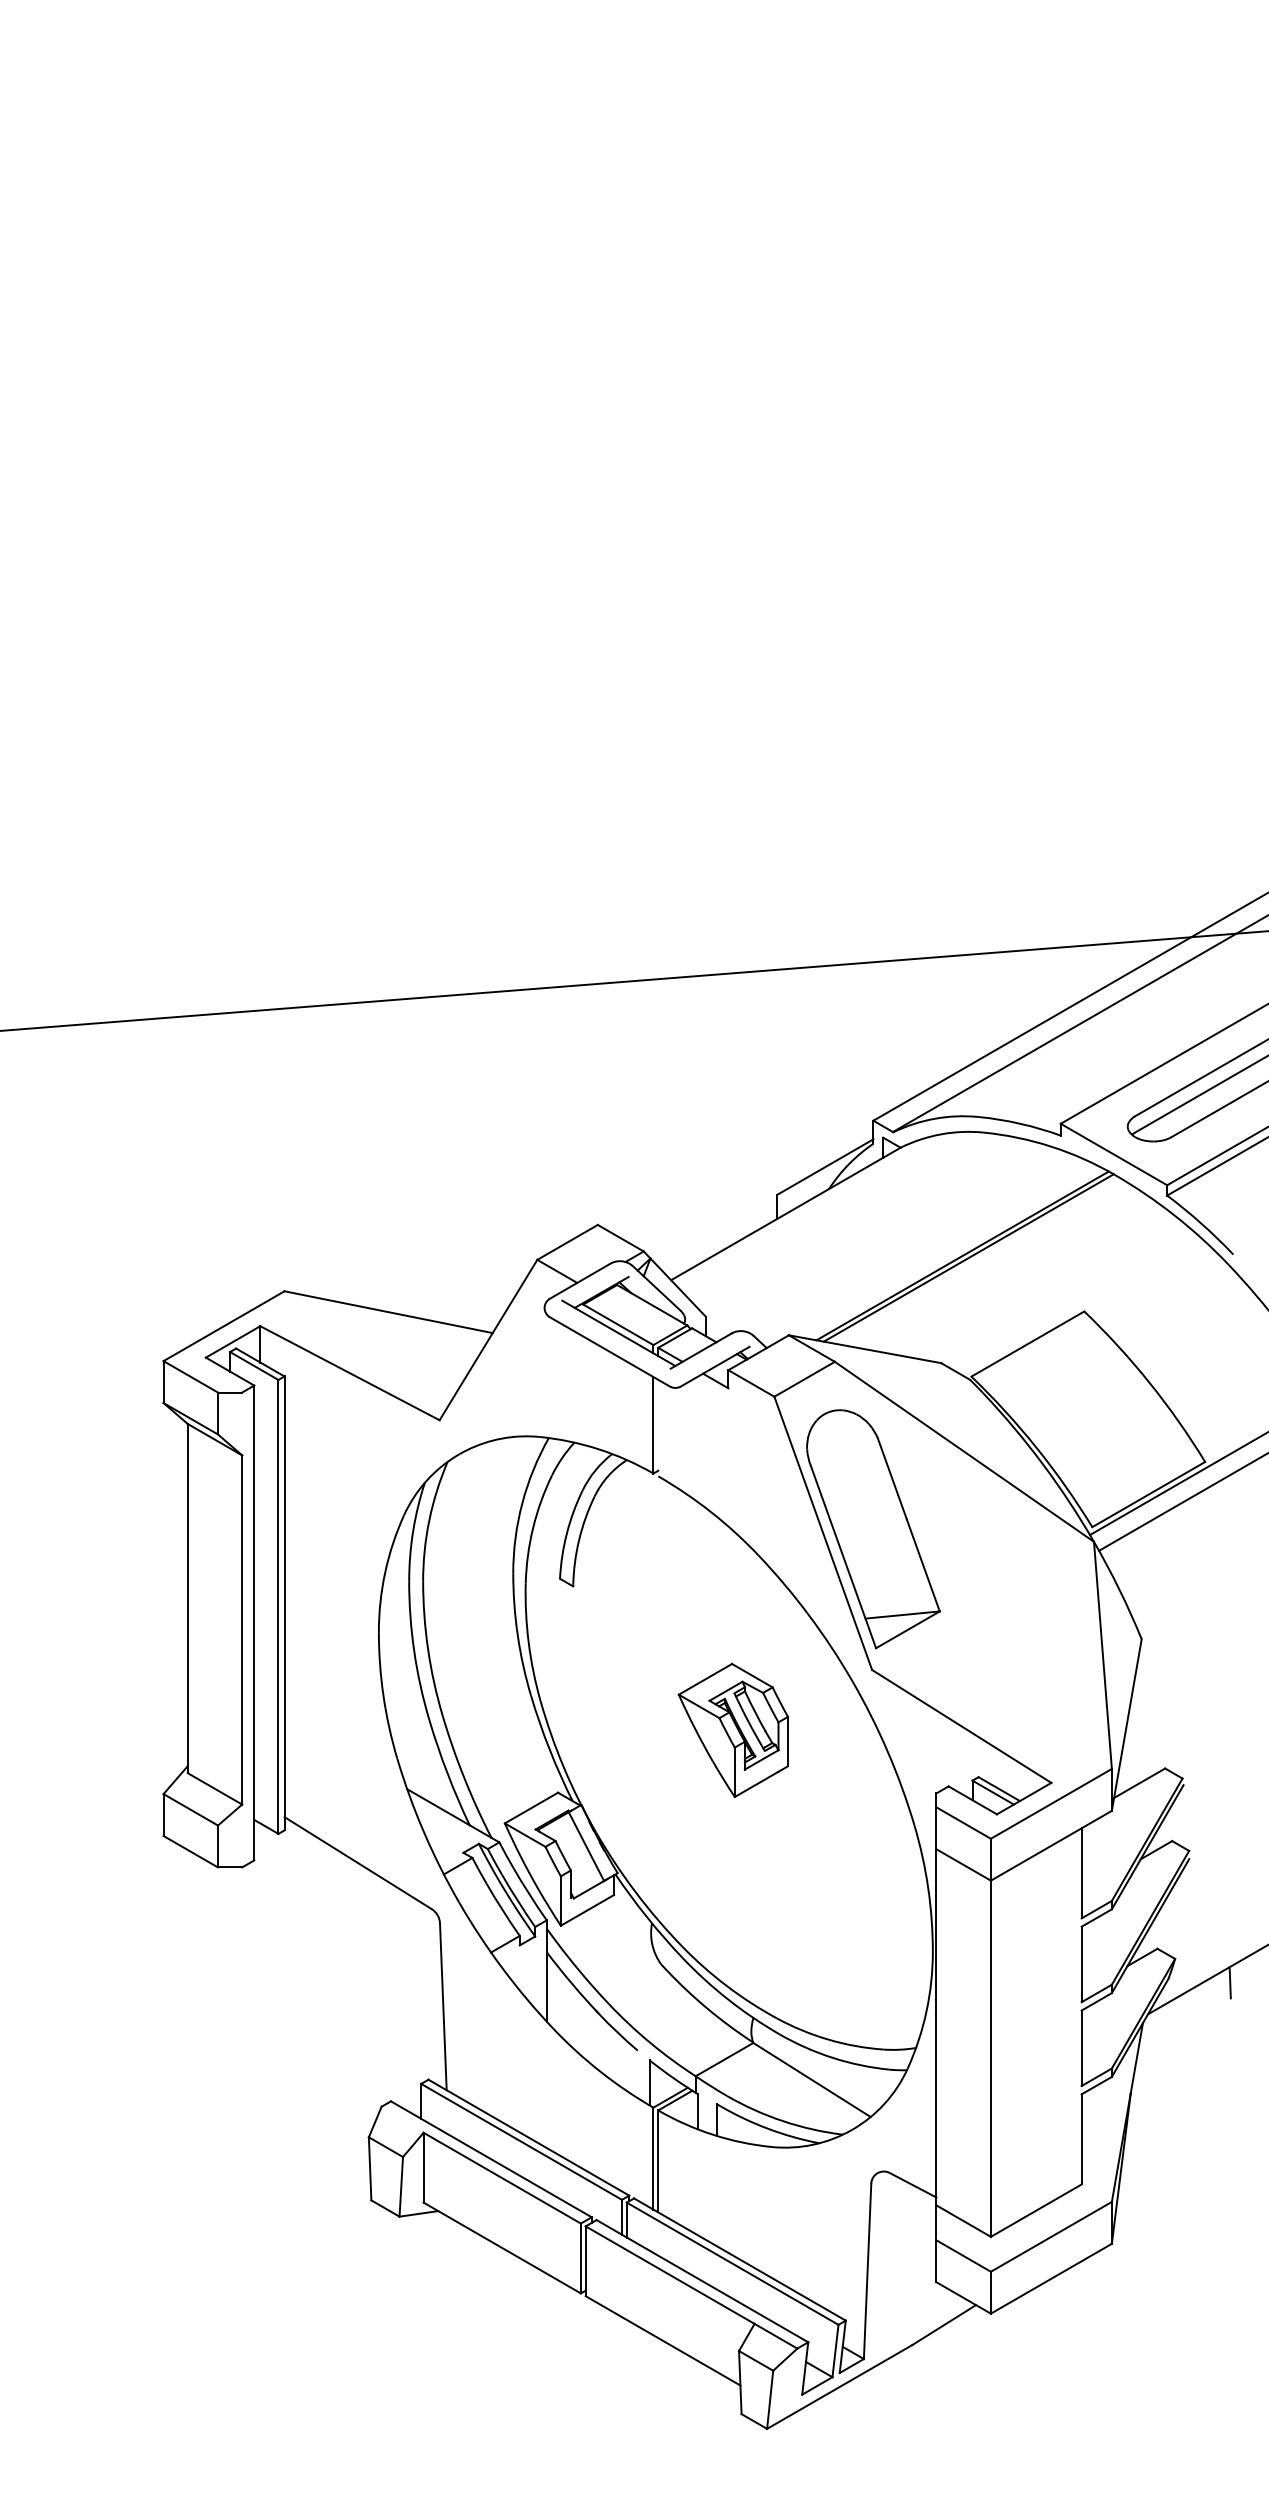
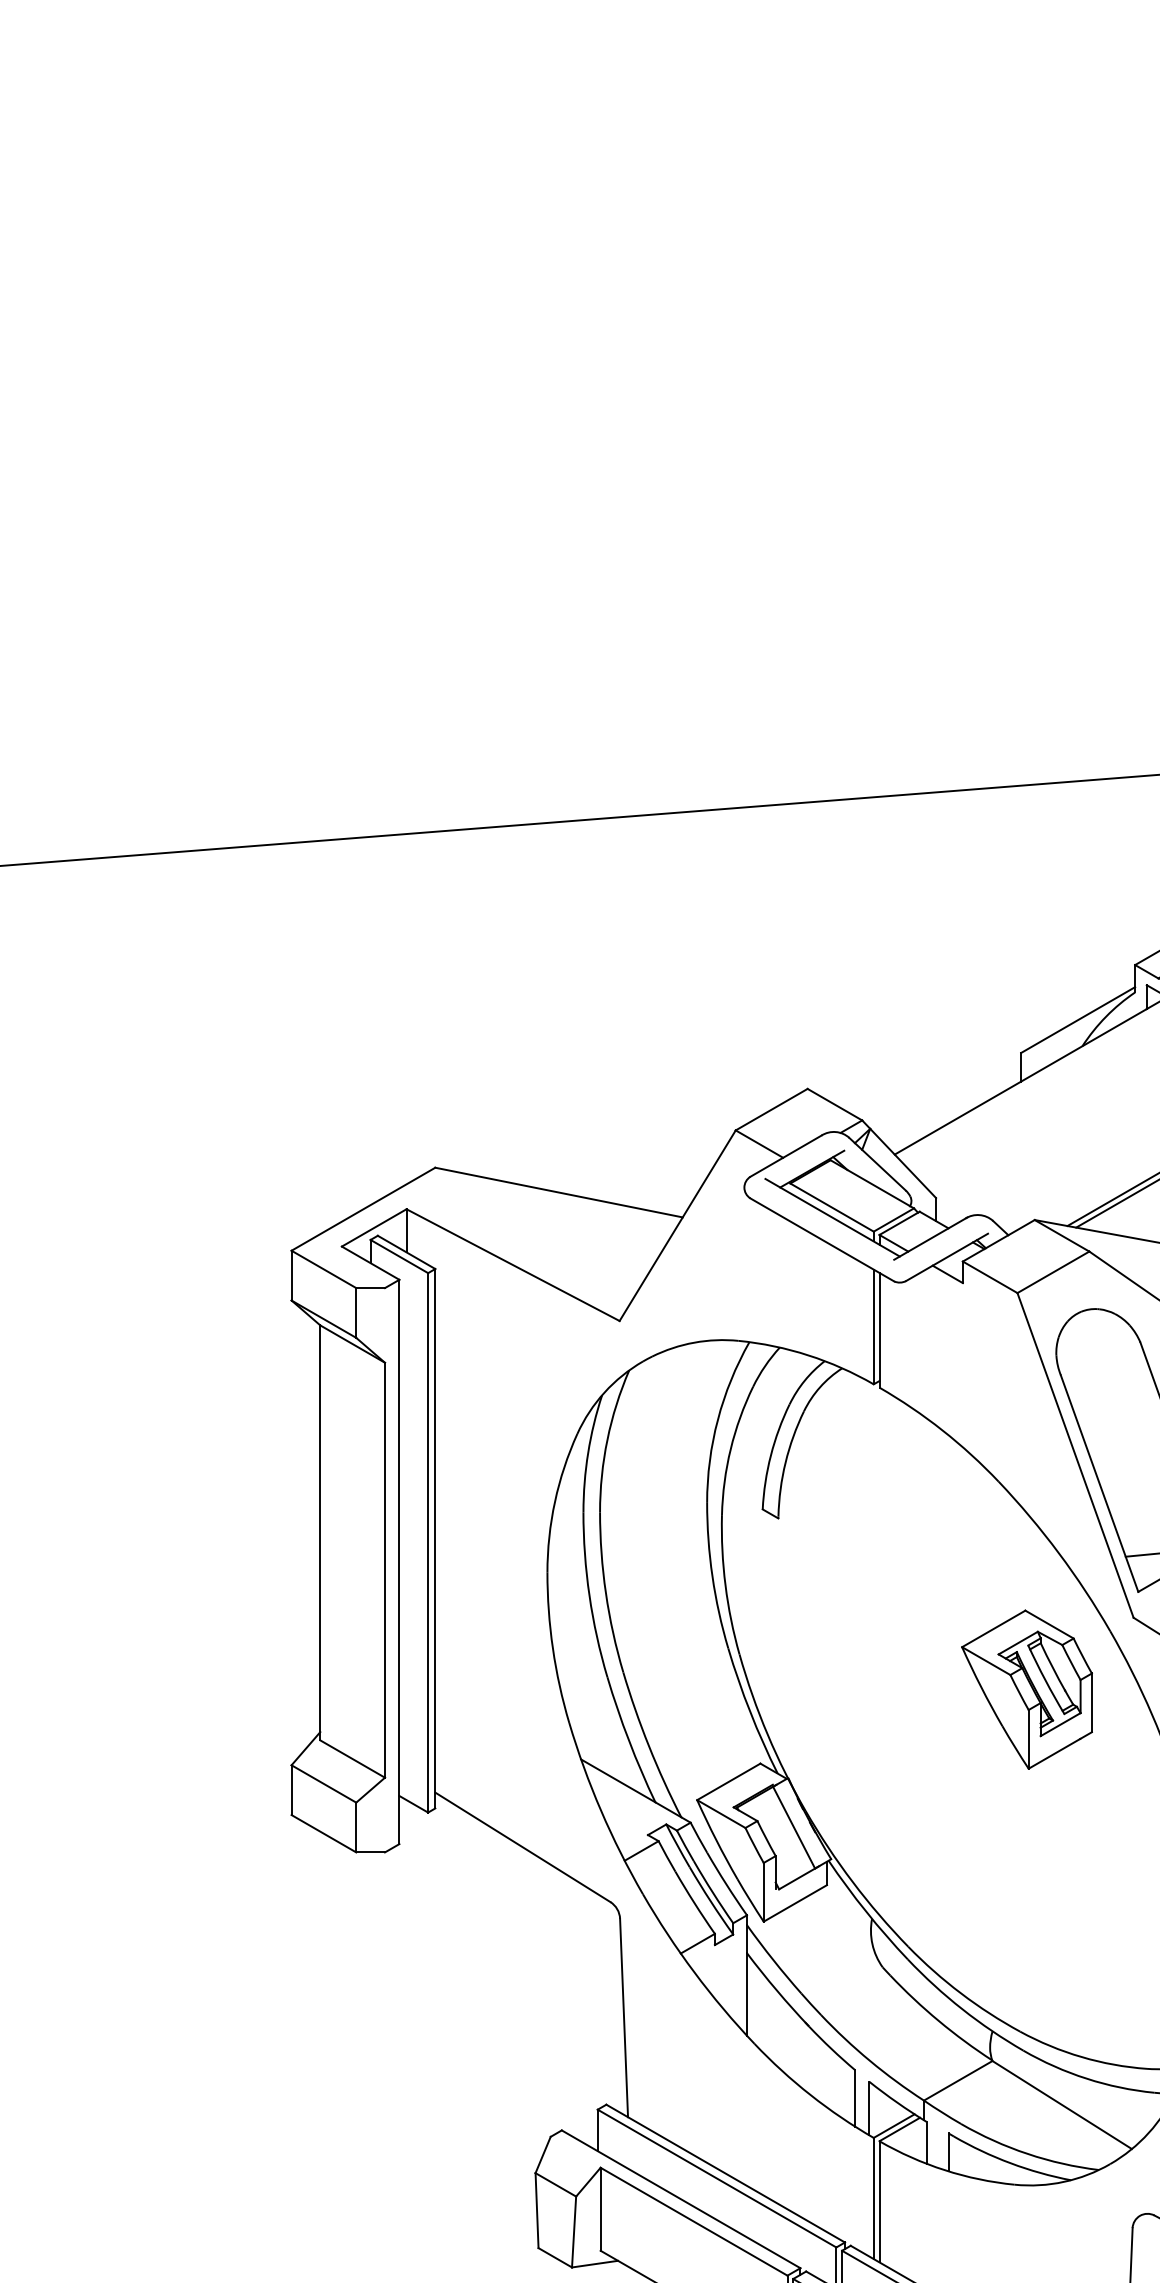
line: (658, 1427) -> (879, 1329), added
part: (733, 1730) -> (1027, 1689), moved
line: (637, 2074) -> (854, 2098), added

